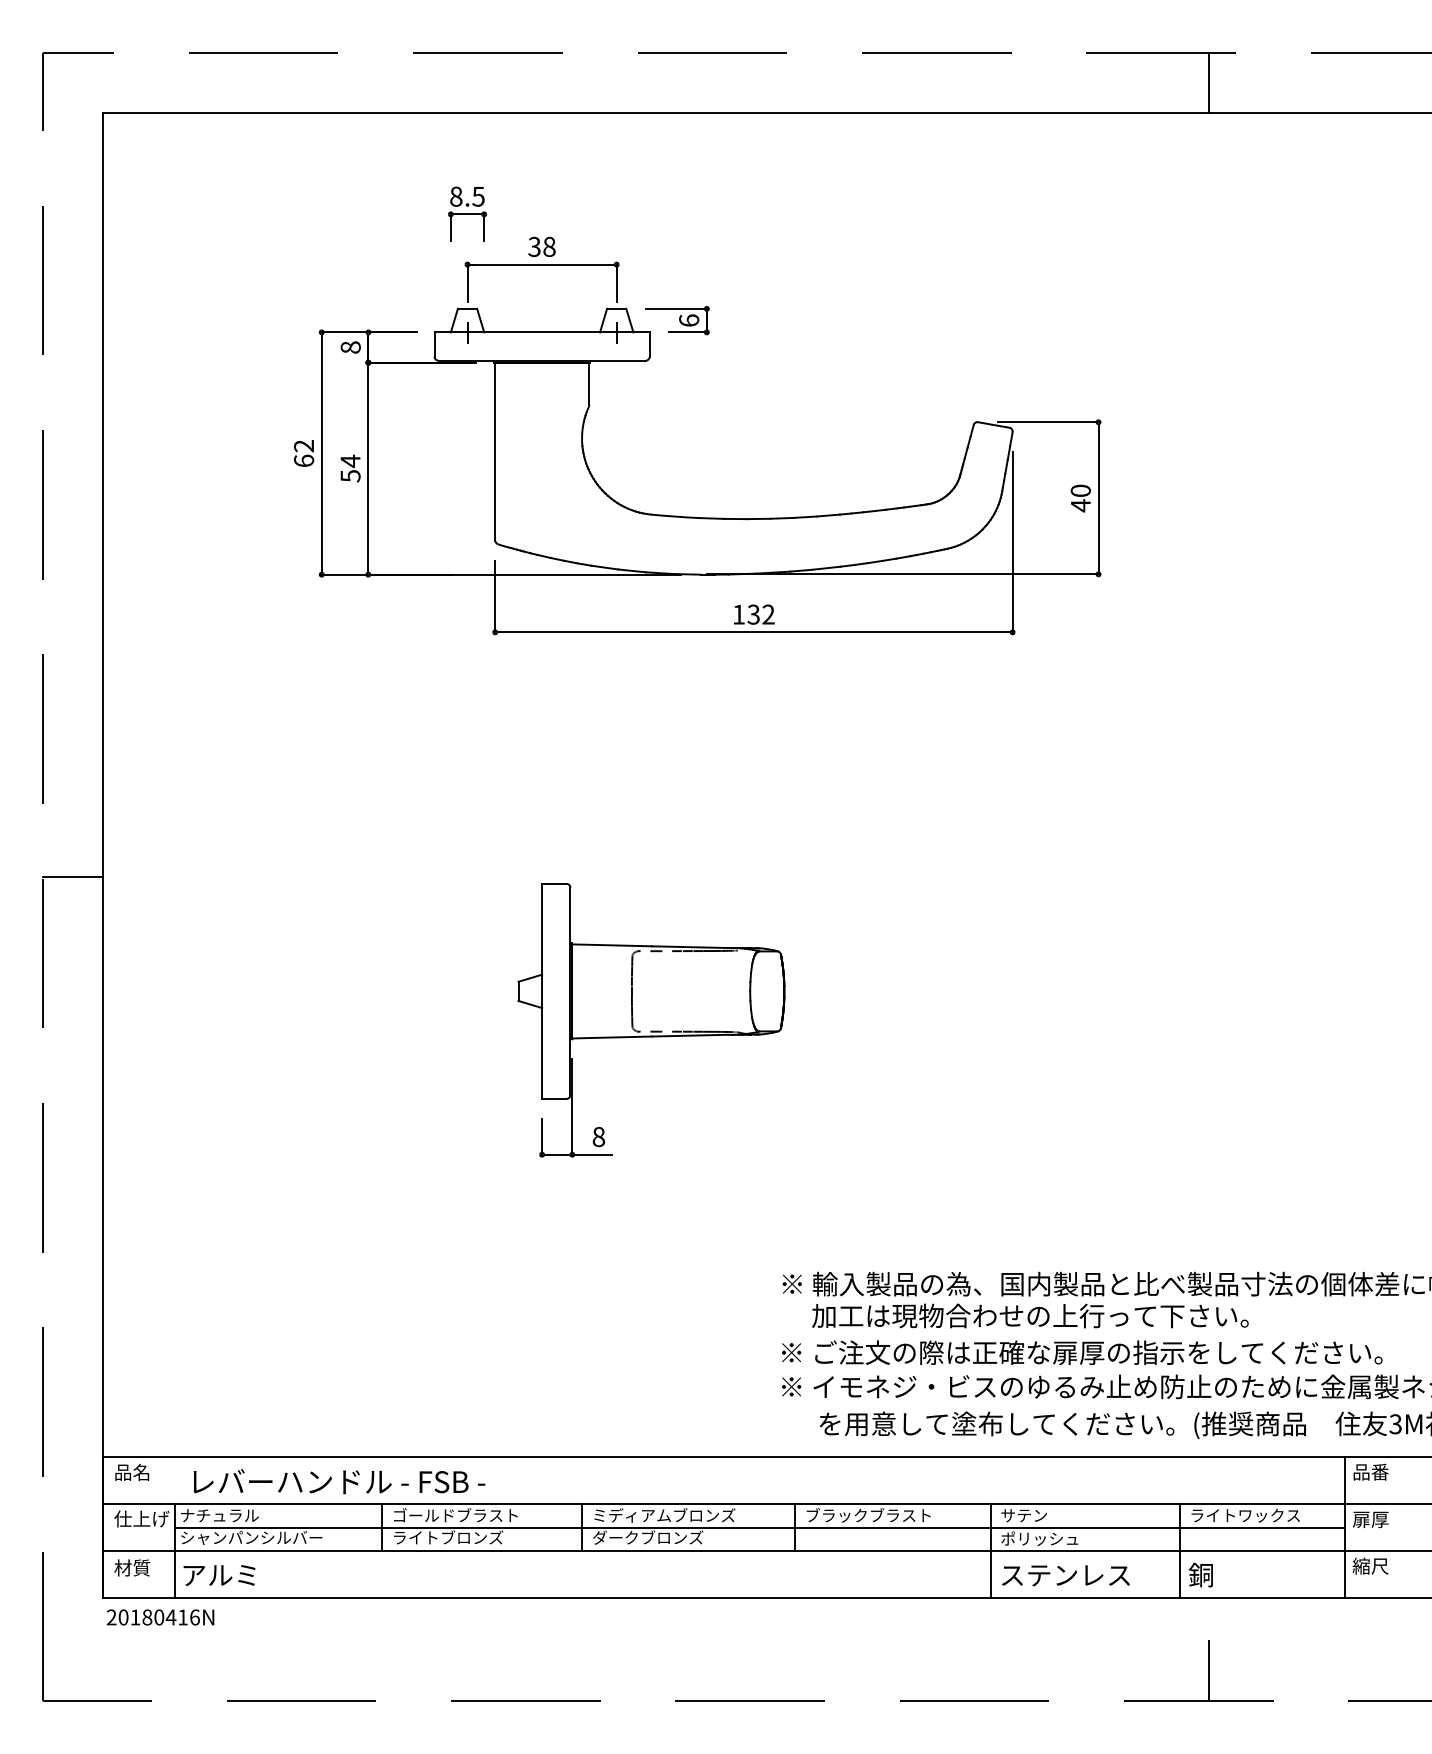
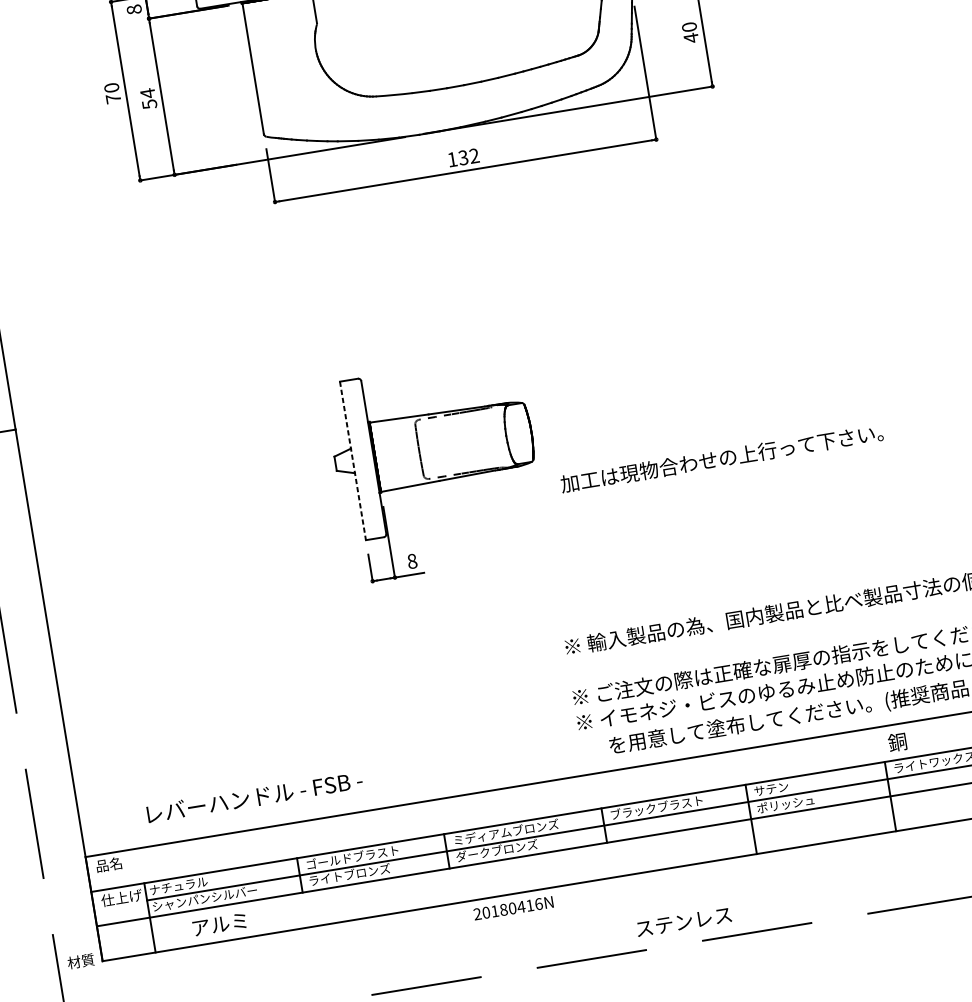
text: (304, 453) -> (113, 93), 62 -> 70
line: (542, 991) -> (353, 460), solid -> dashed
text: (1030, 1315) -> (721, 458), moved
text: (339, 1481) -> (254, 797), moved
text: (132, 1567) -> (81, 960), moved
text: (1200, 1574) -> (897, 741), moved
text: (219, 1575) -> (219, 924), moved
text: (1065, 1575) -> (683, 922), moved
text: (160, 1617) -> (513, 908), moved
line: (1208, 1671) -> (926, 881), removed

